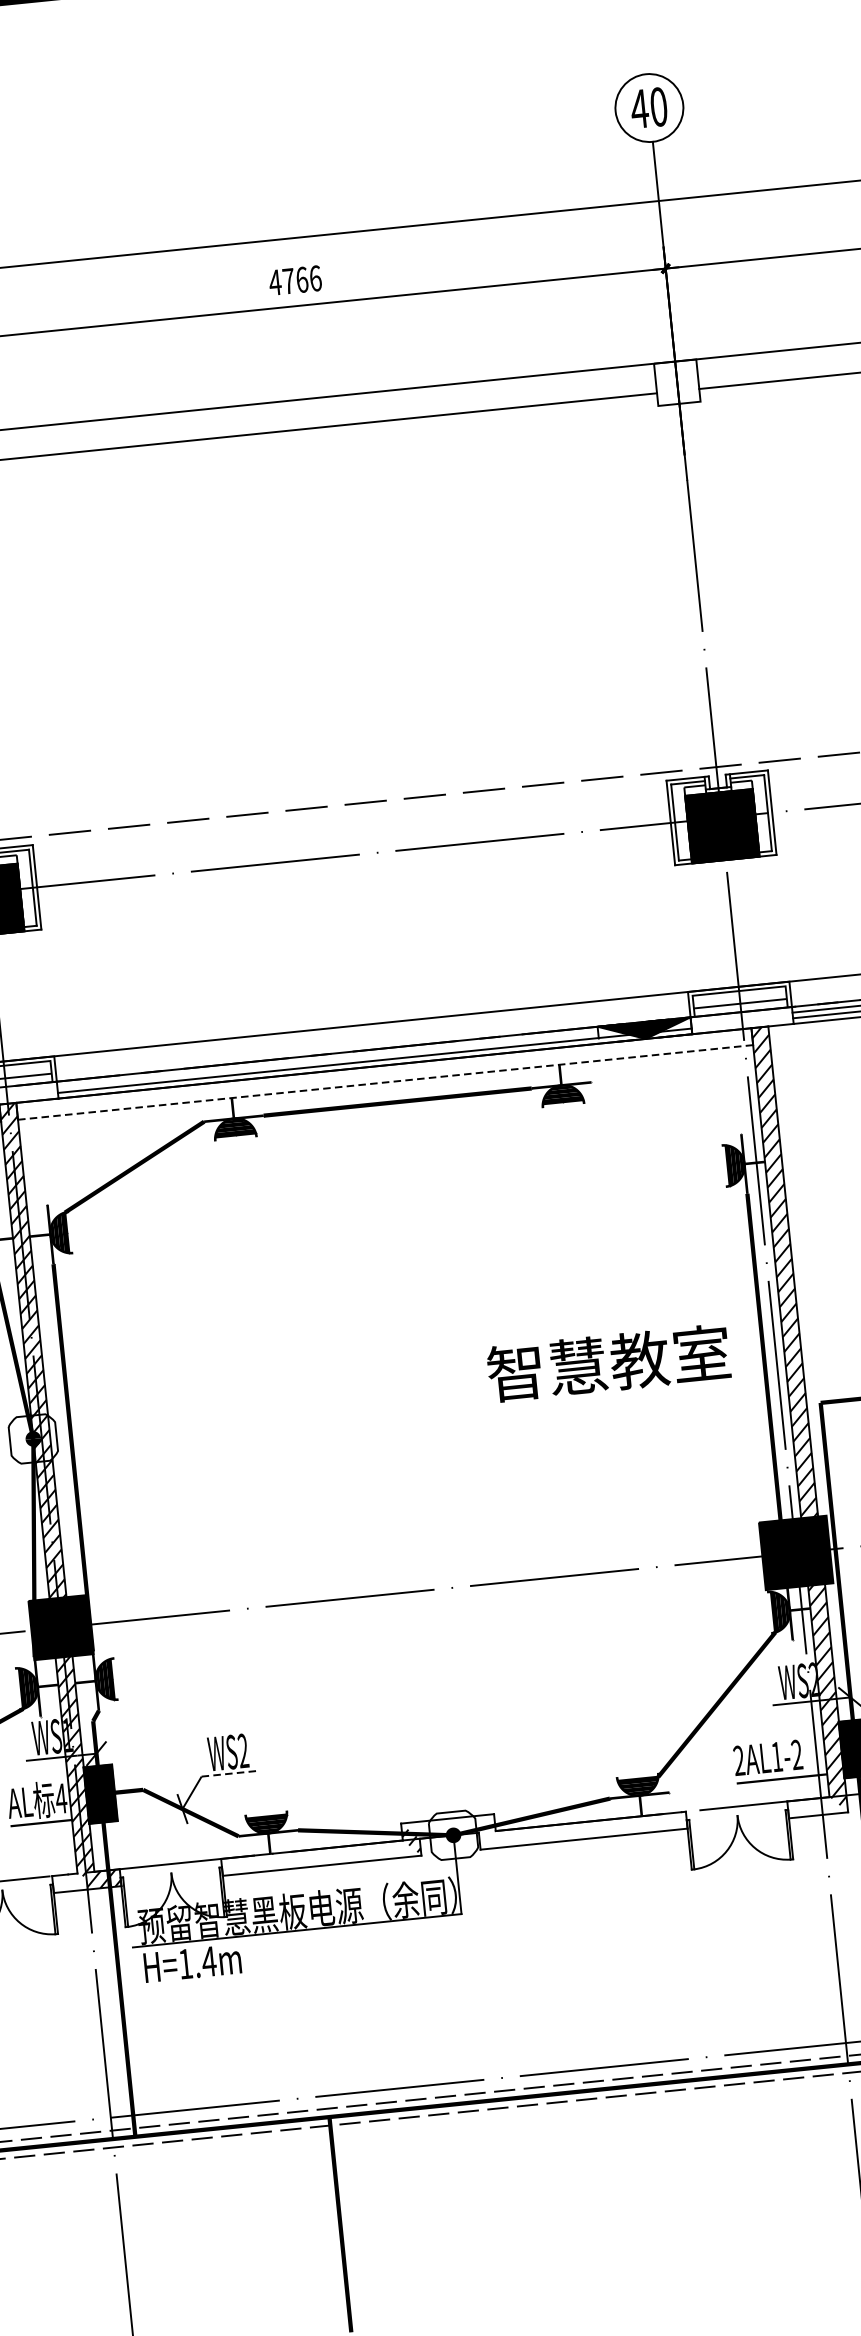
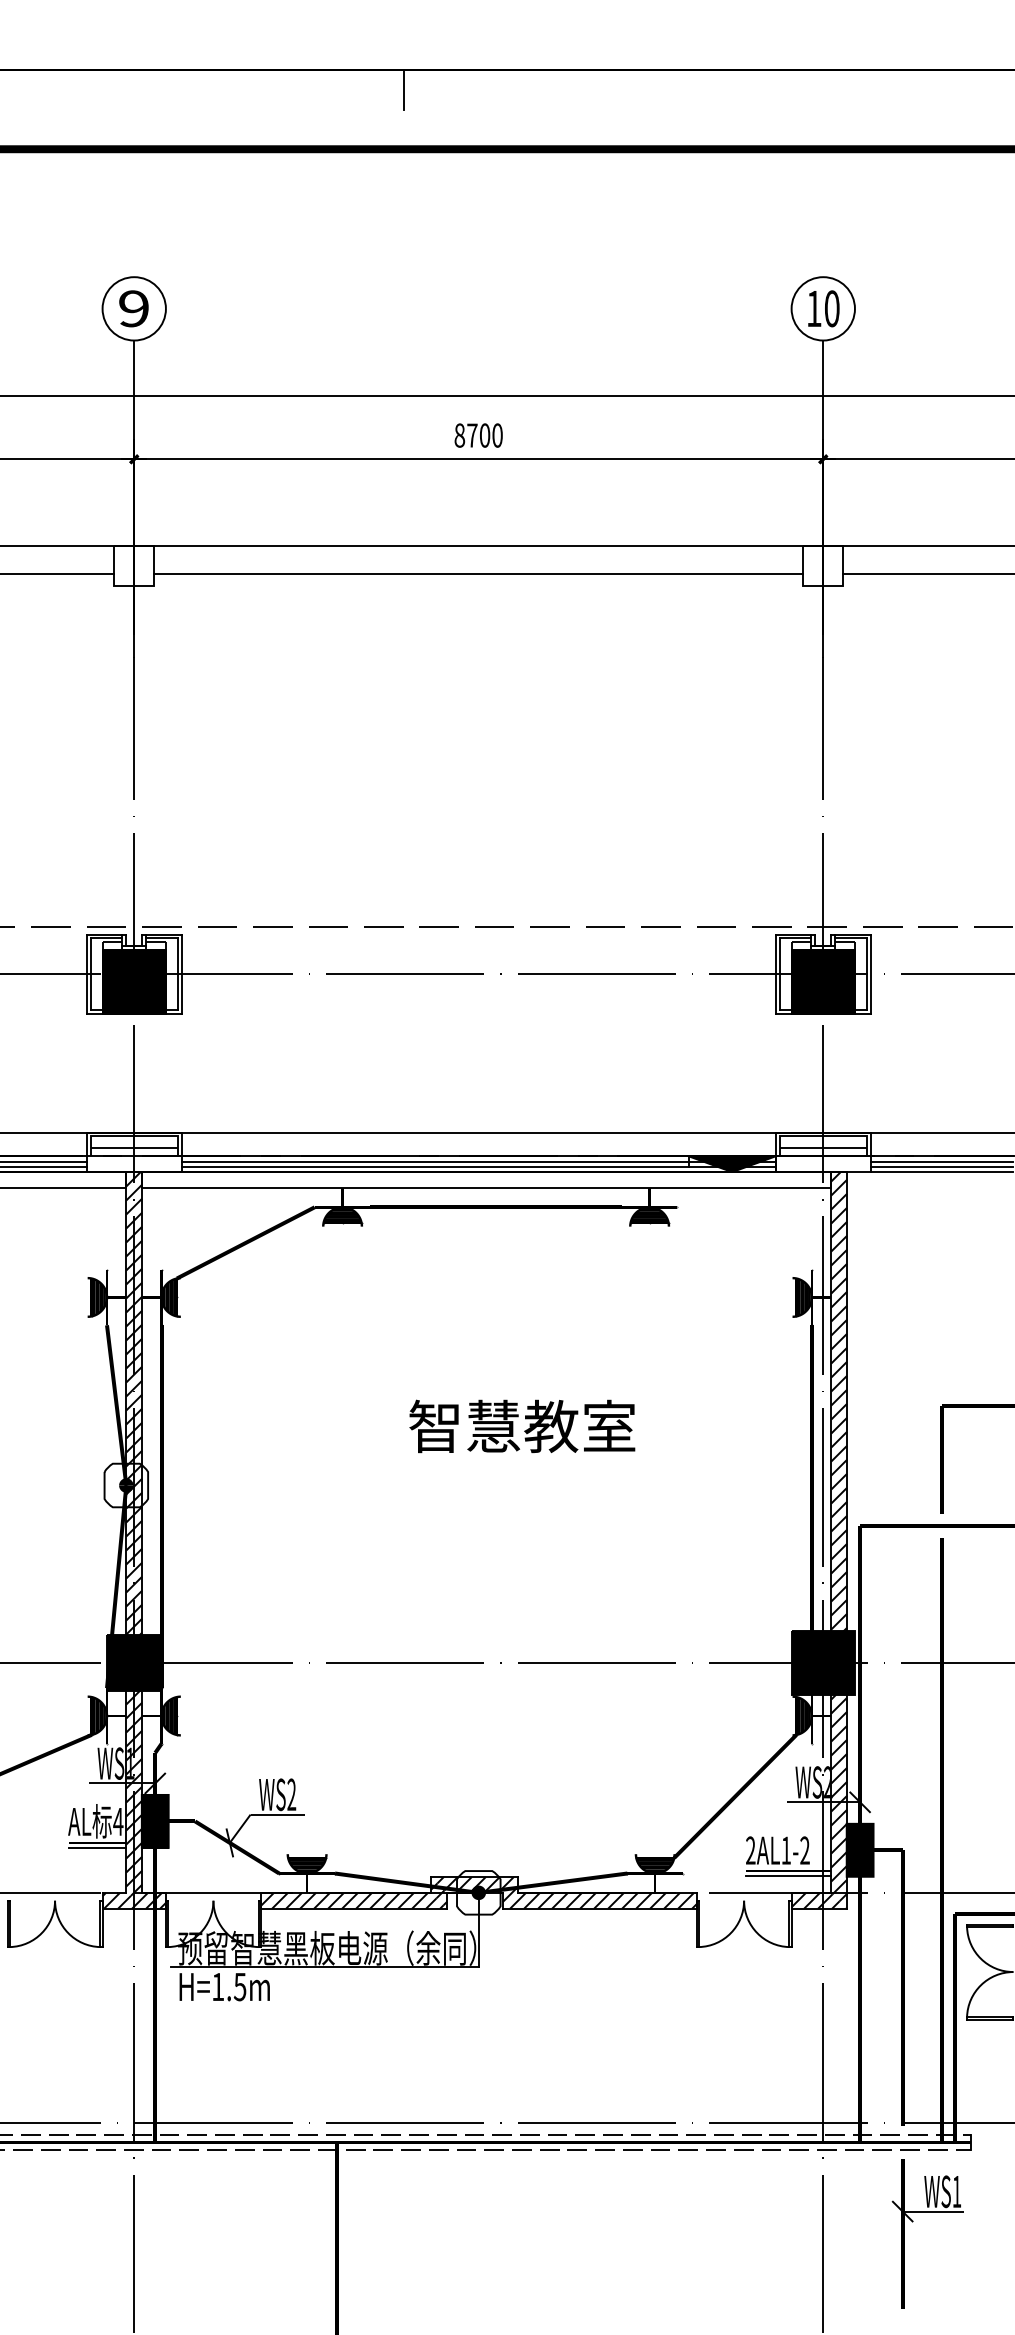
text: (640, 108) -> (814, 308), 40 -> 10
text: (295, 280) -> (478, 435), 4766 -> 8700
line: (373, 1055) -> (478, 1161), added
line: (385, 1081) -> (486, 1187), dashed -> solid
text: (608, 1363) -> (522, 1426), moved
line: (231, 1773) -> (278, 1814), dashed -> solid
line: (782, 1784) -> (788, 1876), added
hatch: (816, 1806) -> (818, 1900), added
hatch: (449, 1826) -> (475, 1884), added
line: (41, 1828) -> (97, 1847), added
hatch: (587, 1830) -> (603, 1900), added
hatch: (487, 1833) -> (510, 1894), added
hatch: (318, 1857) -> (351, 1900), added
hatch: (69, 1882) -> (118, 1900), added
text: (208, 1962) -> (239, 1987), H=1.4m -> H=1.5m

